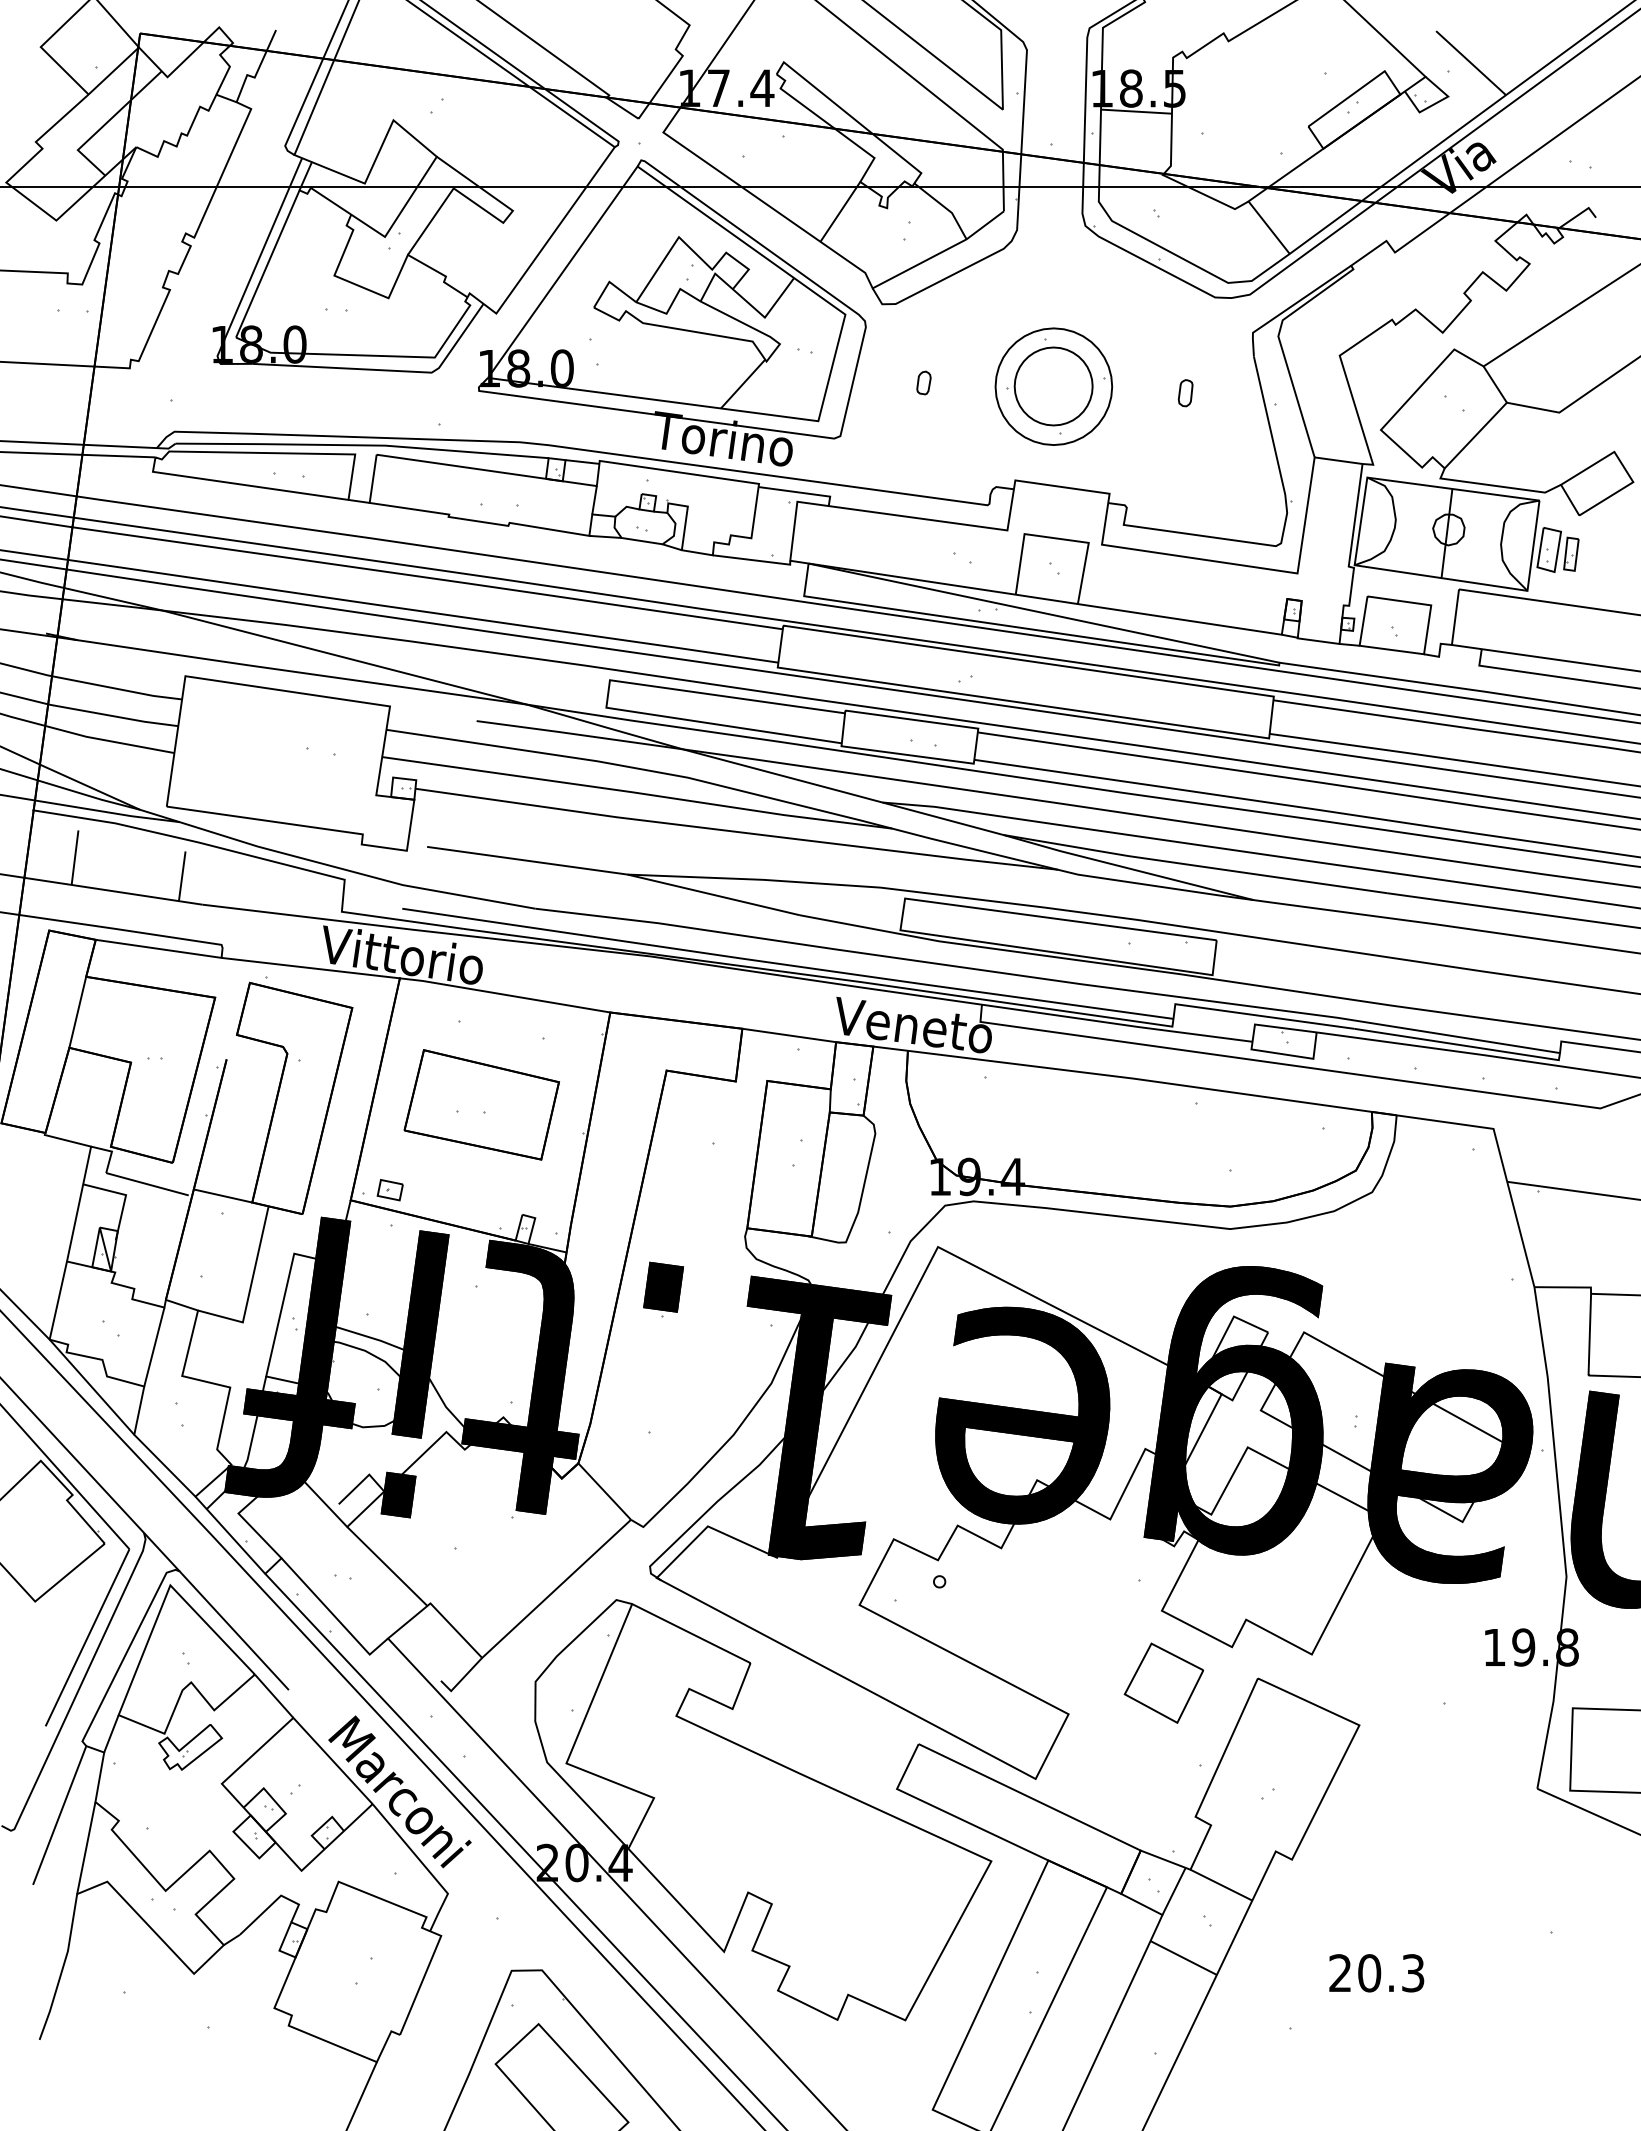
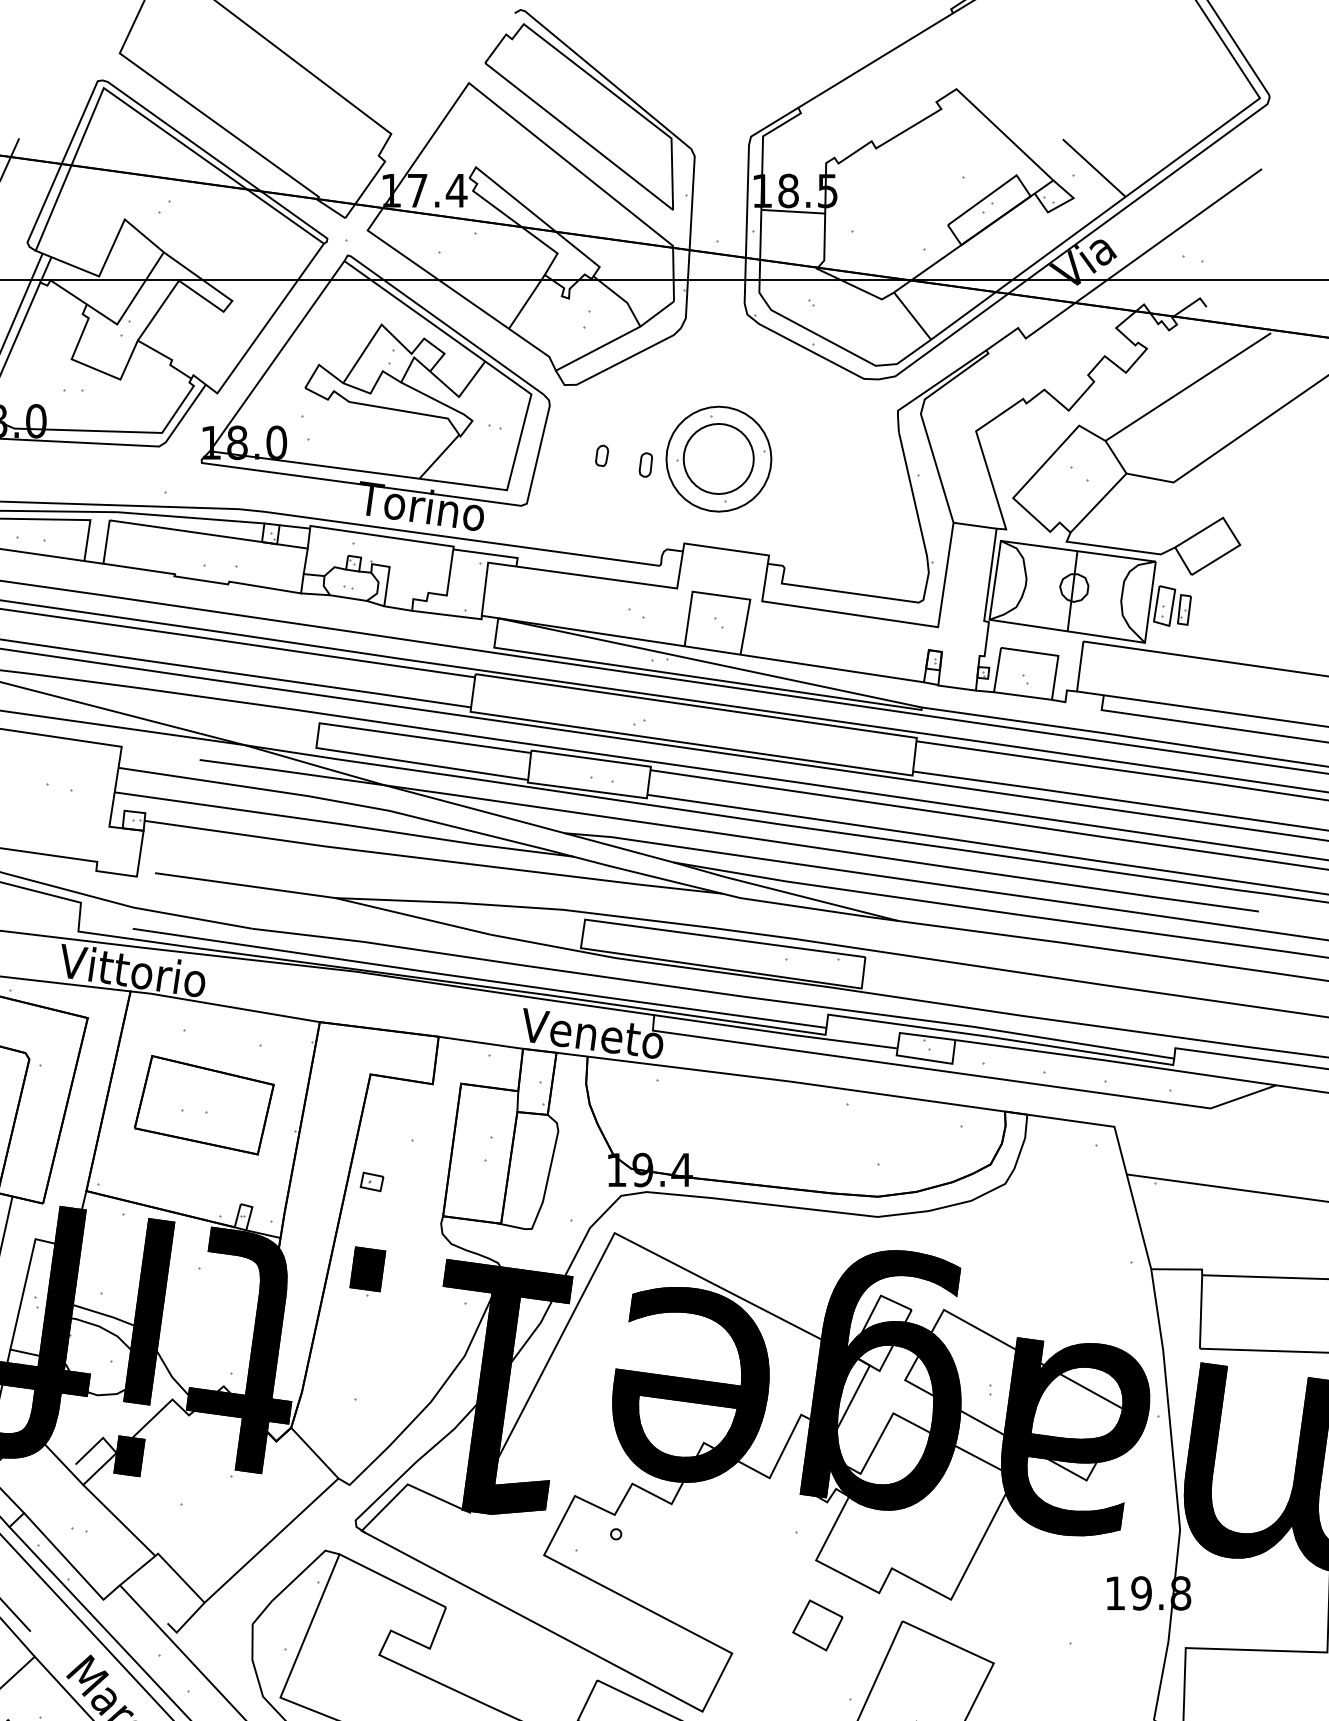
part: (1185, 393) -> (645, 465), moved
part: (389, 1190) -> (371, 1182), moved
part: (1163, 1682) -> (817, 1624), size x0.7

